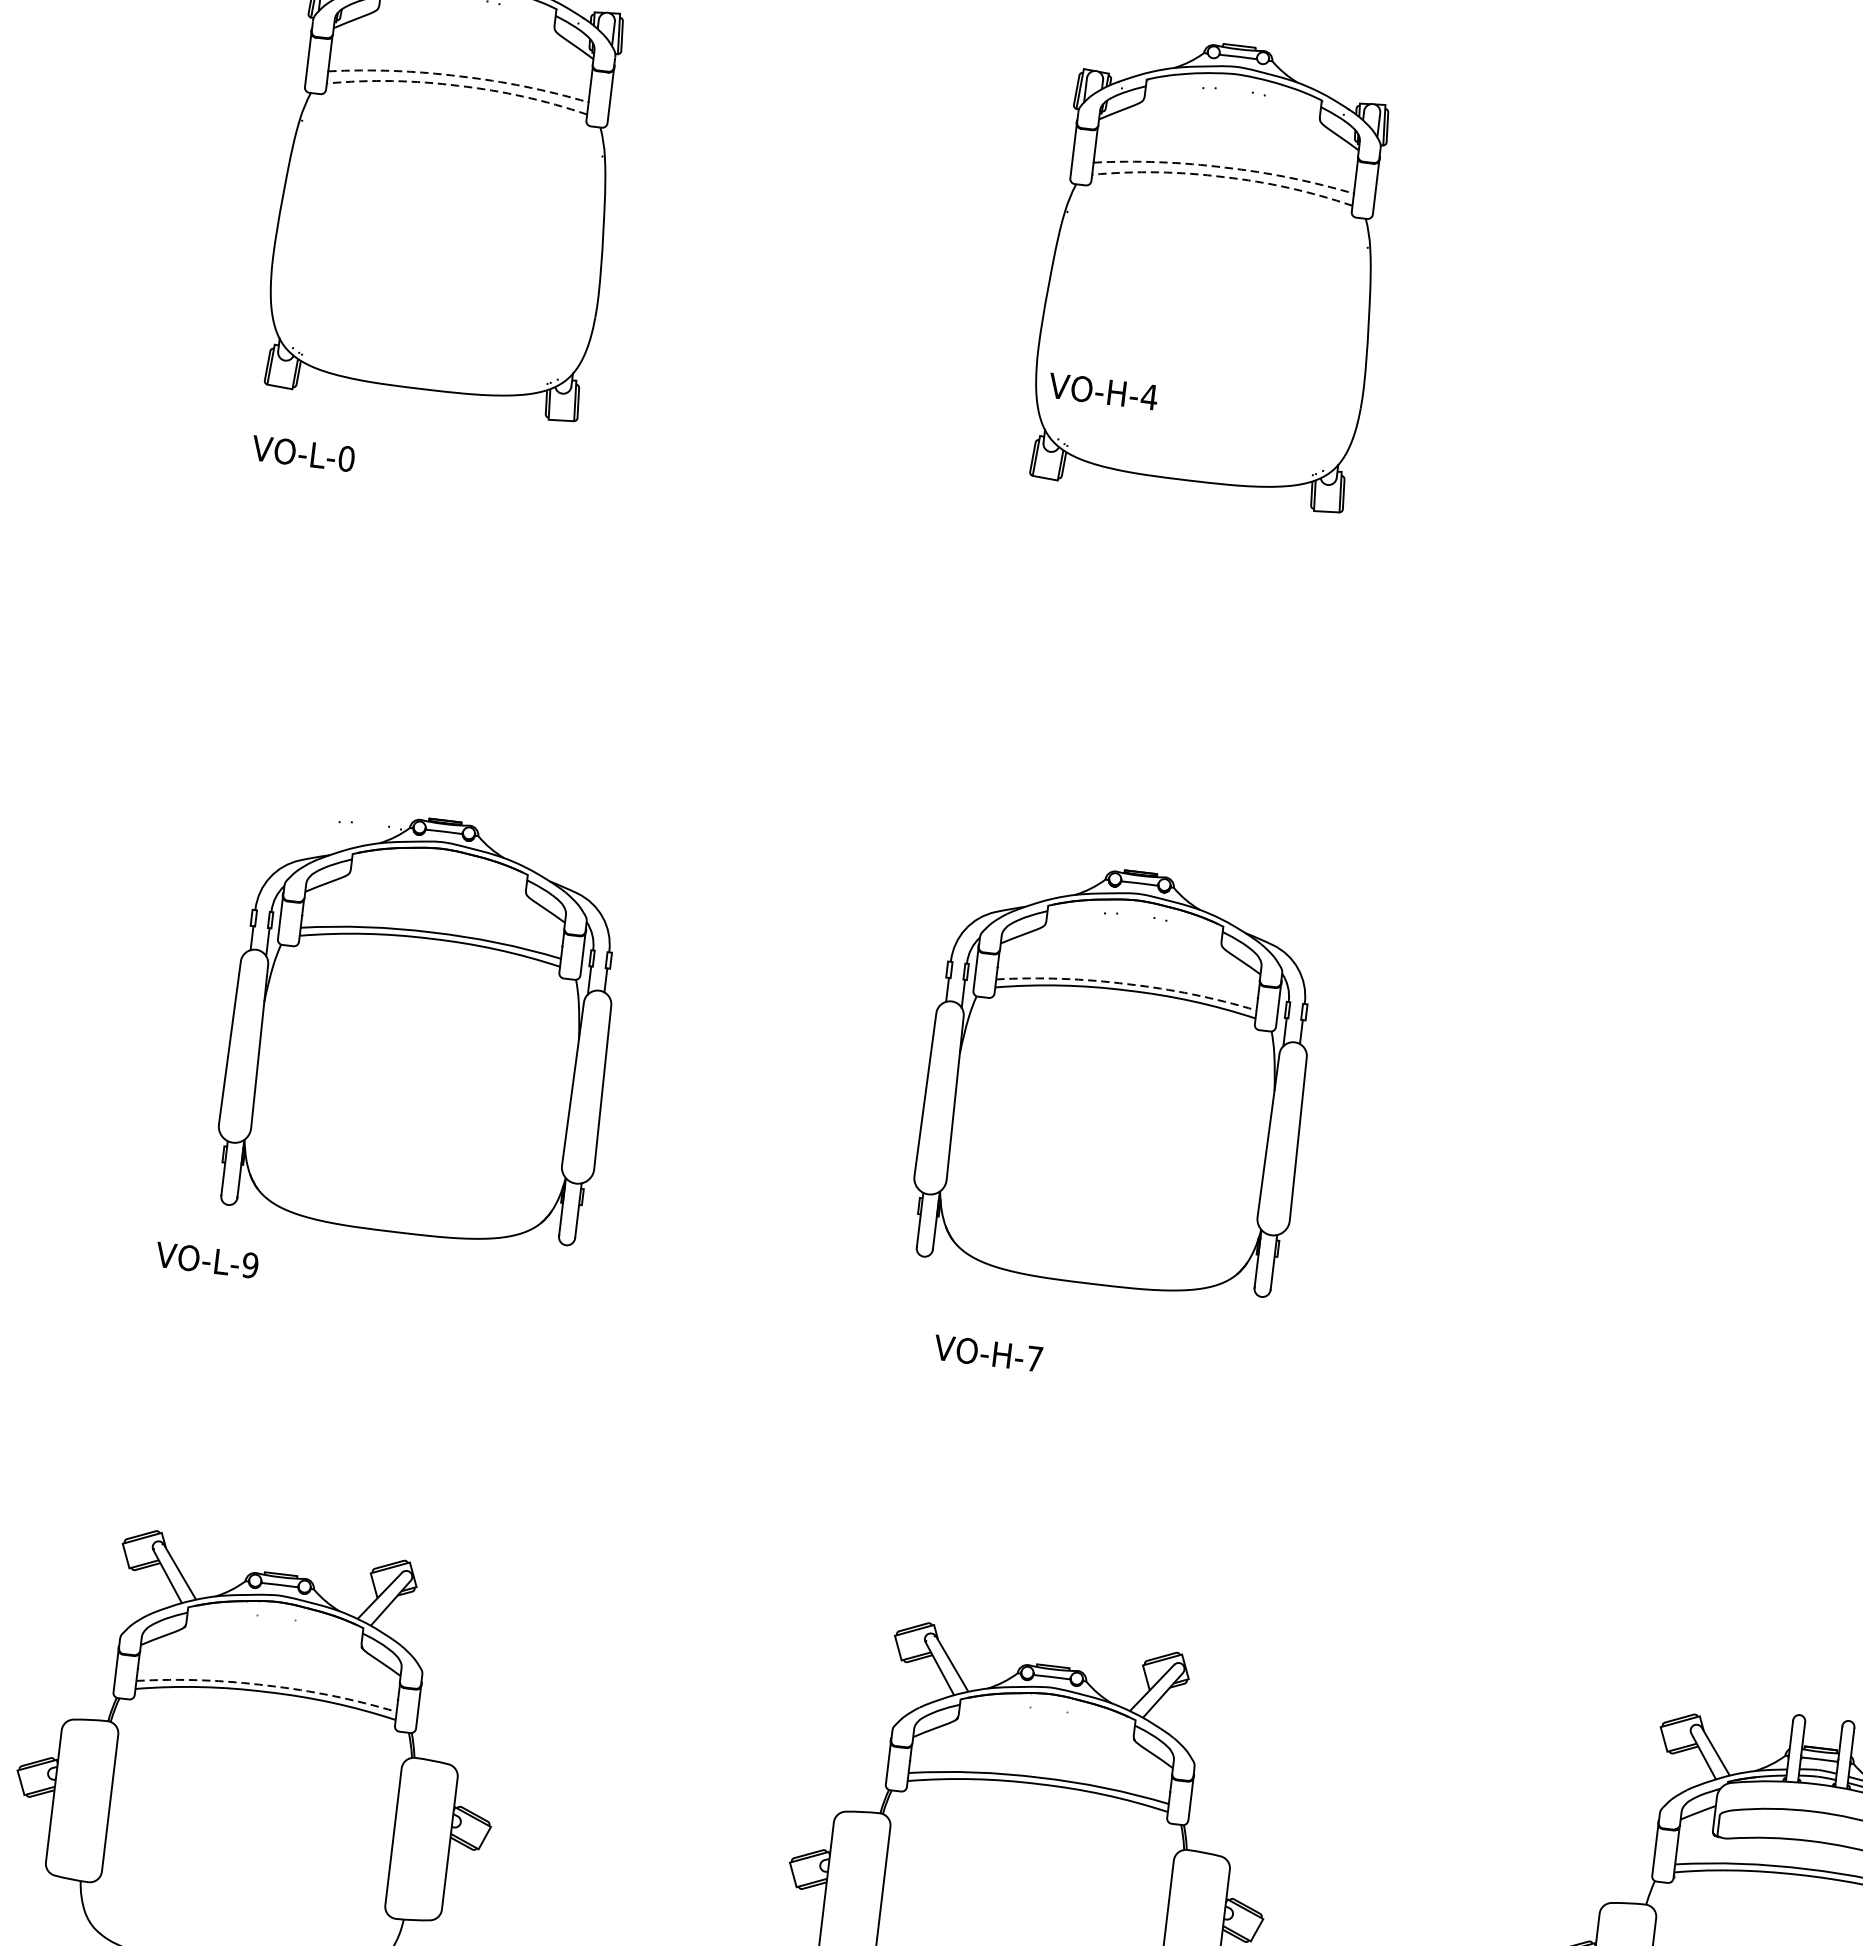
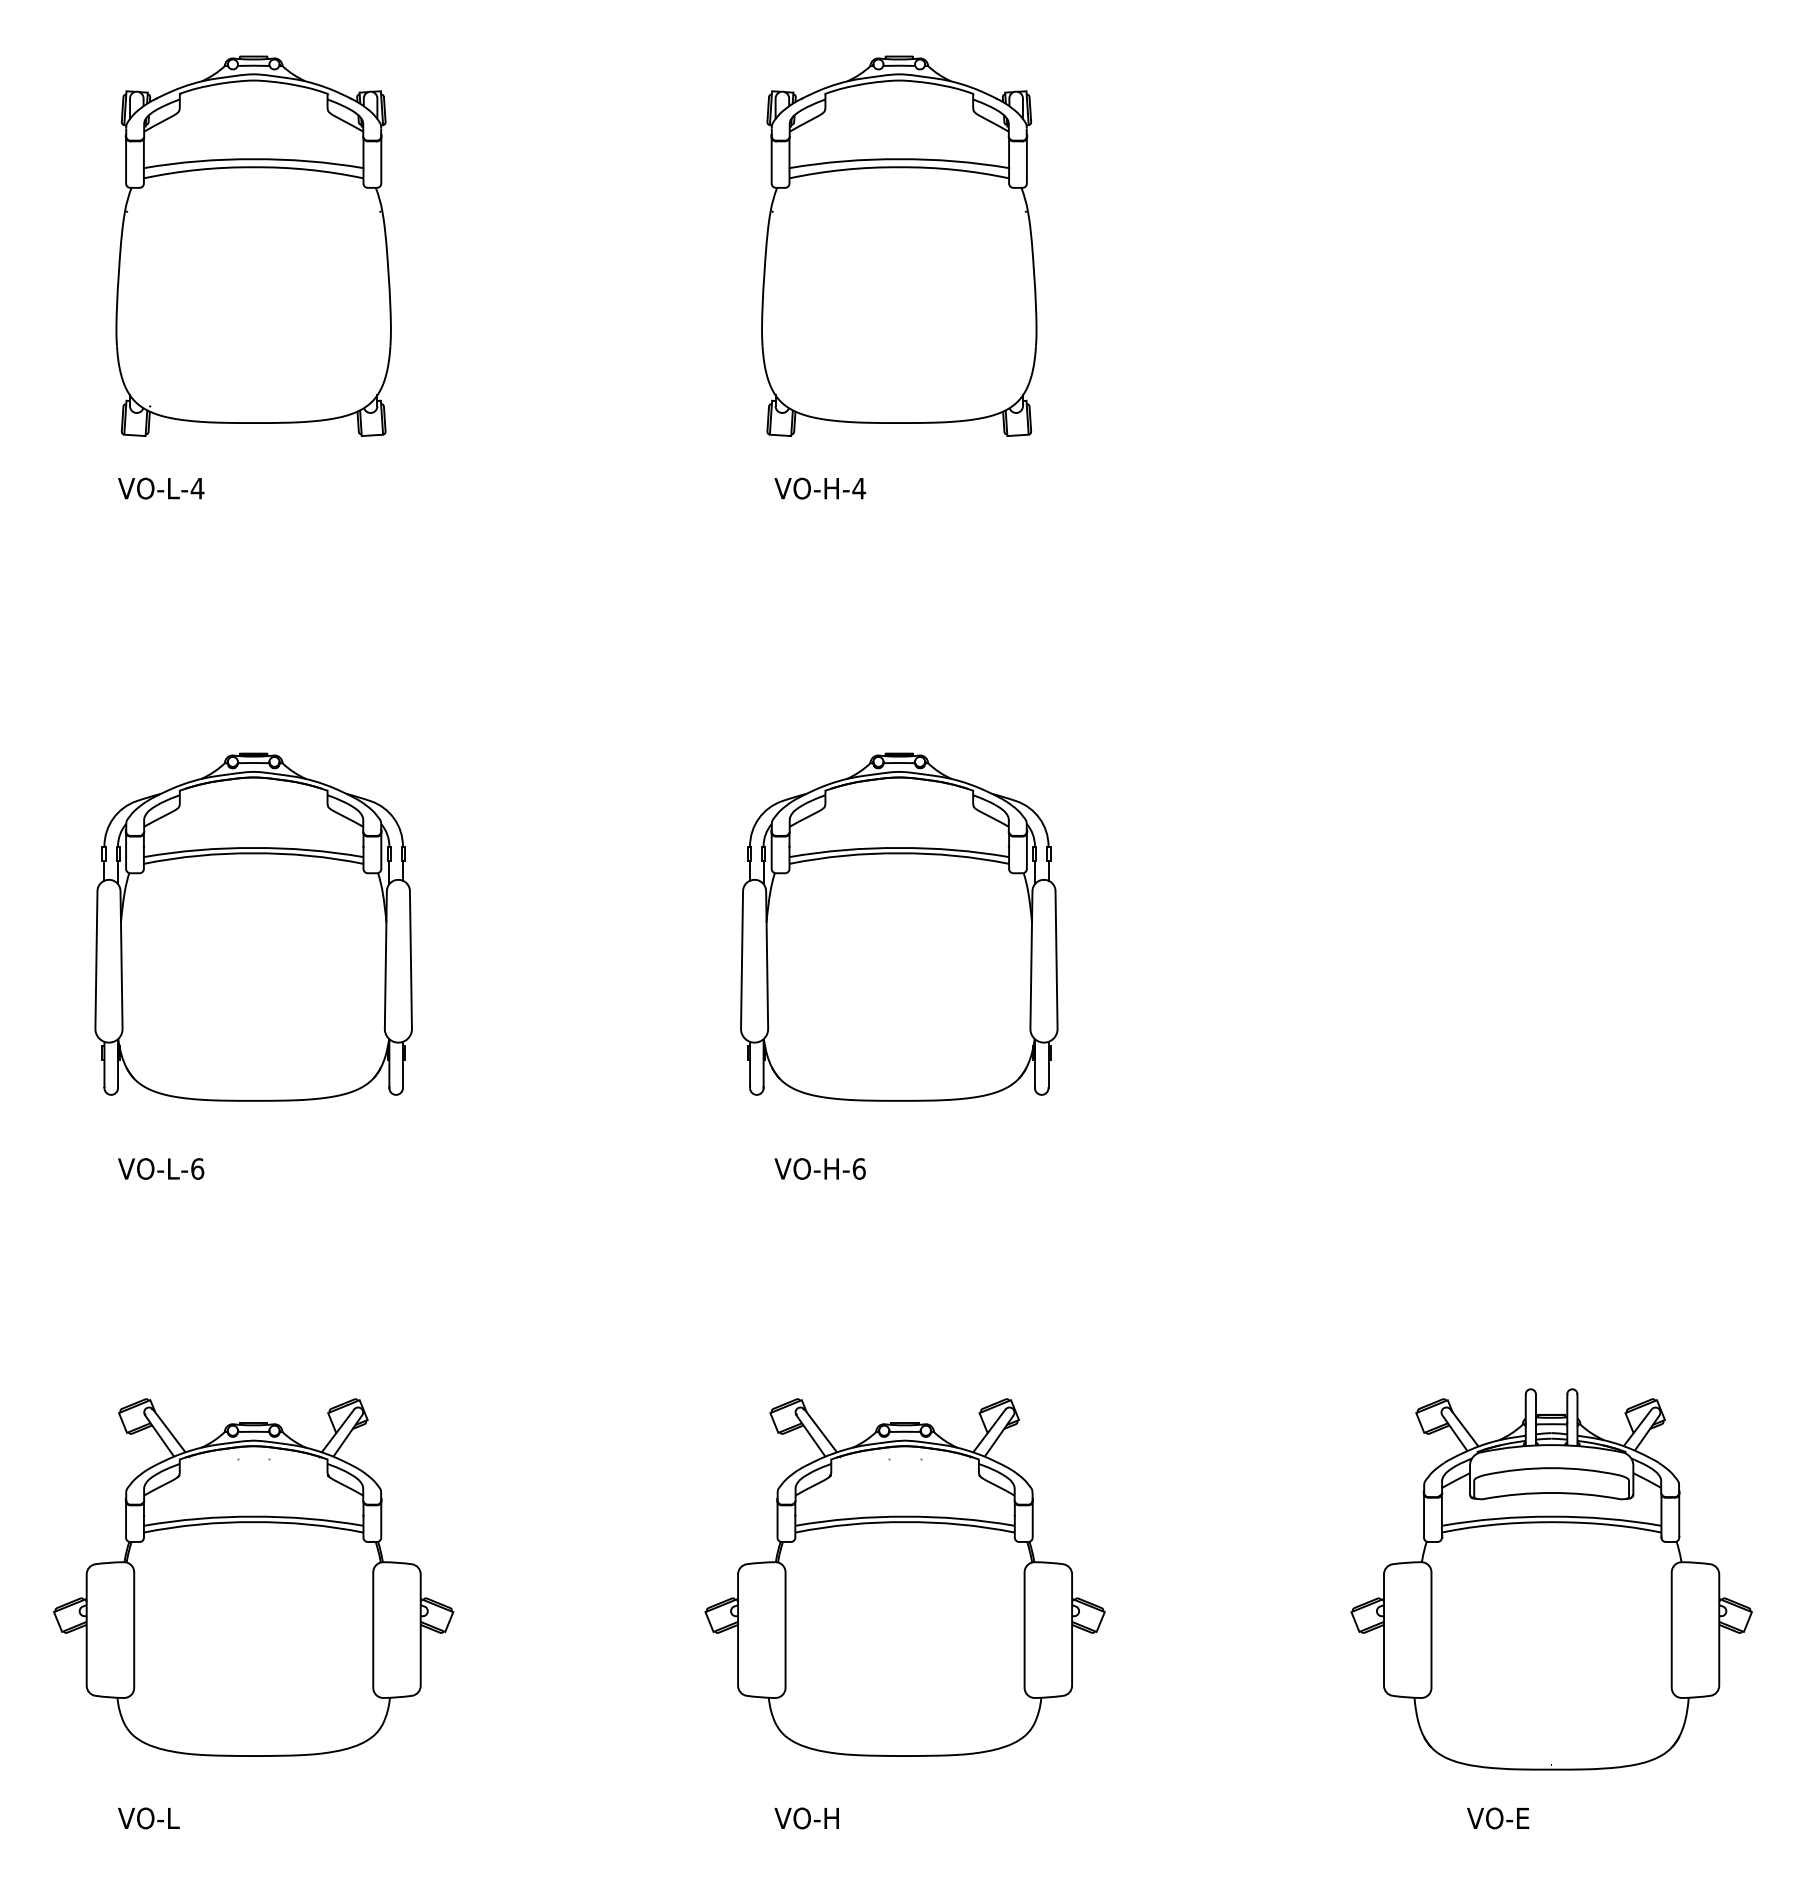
line: (459, 76) -> (253, 159), dashed -> solid
line: (458, 86) -> (253, 167), dashed -> solid
line: (1225, 167) -> (899, 159), dashed -> solid
line: (1224, 177) -> (899, 167), dashed -> solid
text: (1103, 391) -> (820, 488), moved
text: (346, 458) -> (197, 488), VO-L-0 -> VO-L-4
line: (1127, 984) -> (899, 848), dashed -> solid
part: (420, 1025) -> (253, 926), moved
text: (250, 1264) -> (197, 1168), VO-L-9 -> VO-L-6
text: (1034, 1358) -> (858, 1168), VO-H-7 -> VO-H-6
line: (267, 1685) -> (253, 1516), dashed -> solid

